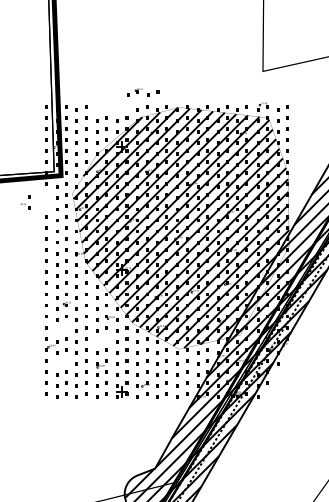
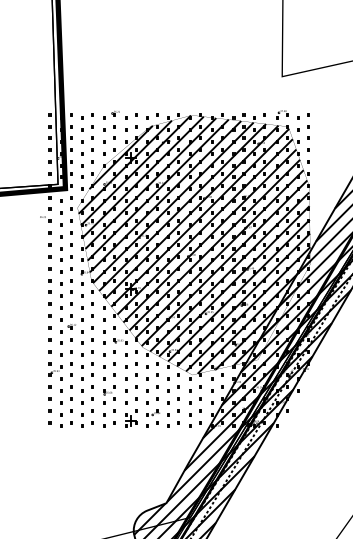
part: (143, 92) -> (120, 115), moved
part: (25, 202) -> (45, 215), moved
part: (61, 329) -> (65, 353), added
part: (101, 340) -> (108, 365), added
part: (61, 362) -> (65, 389), added

